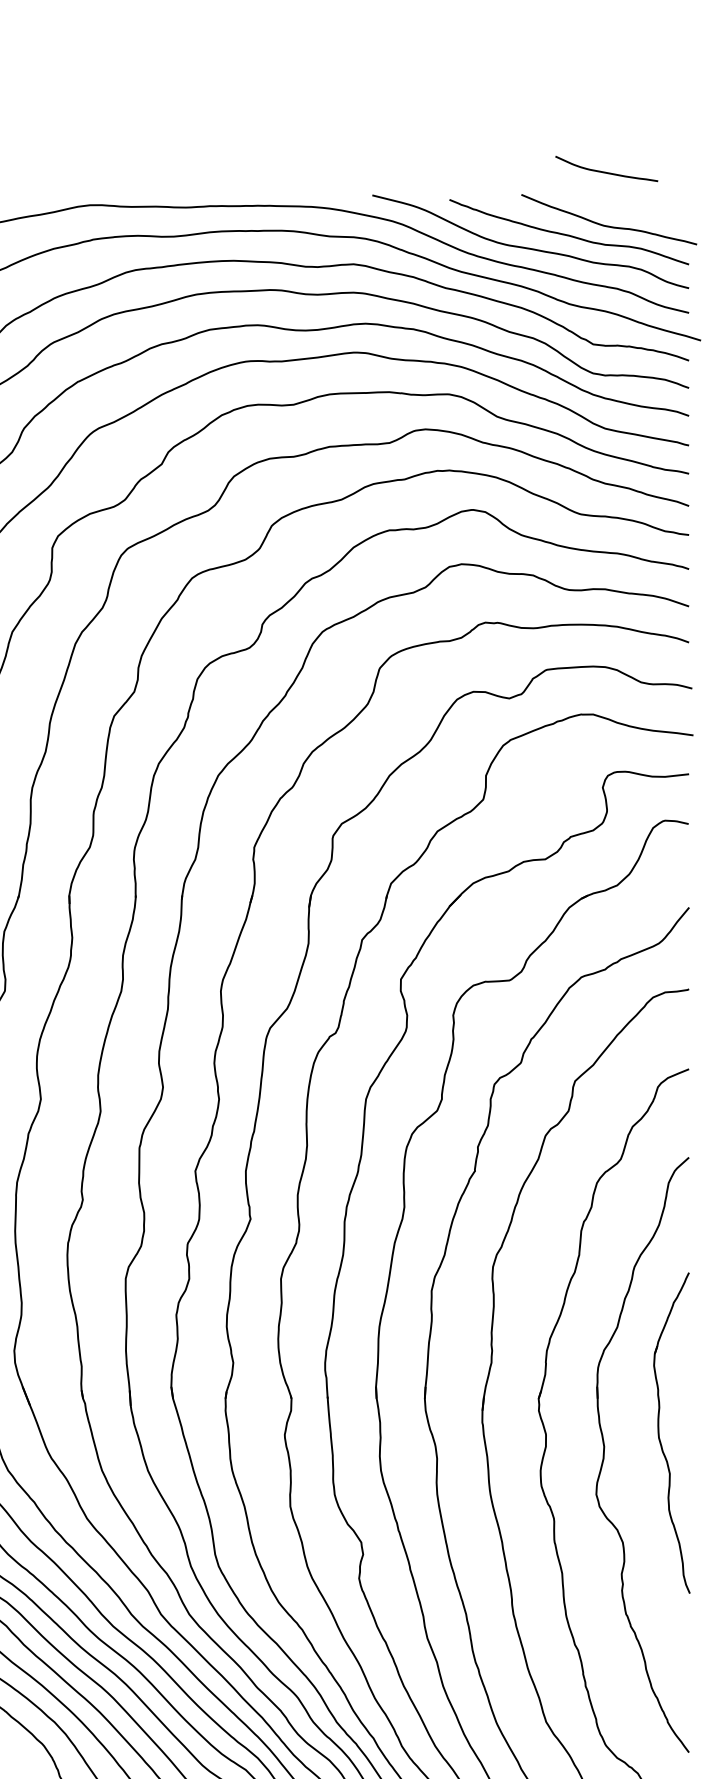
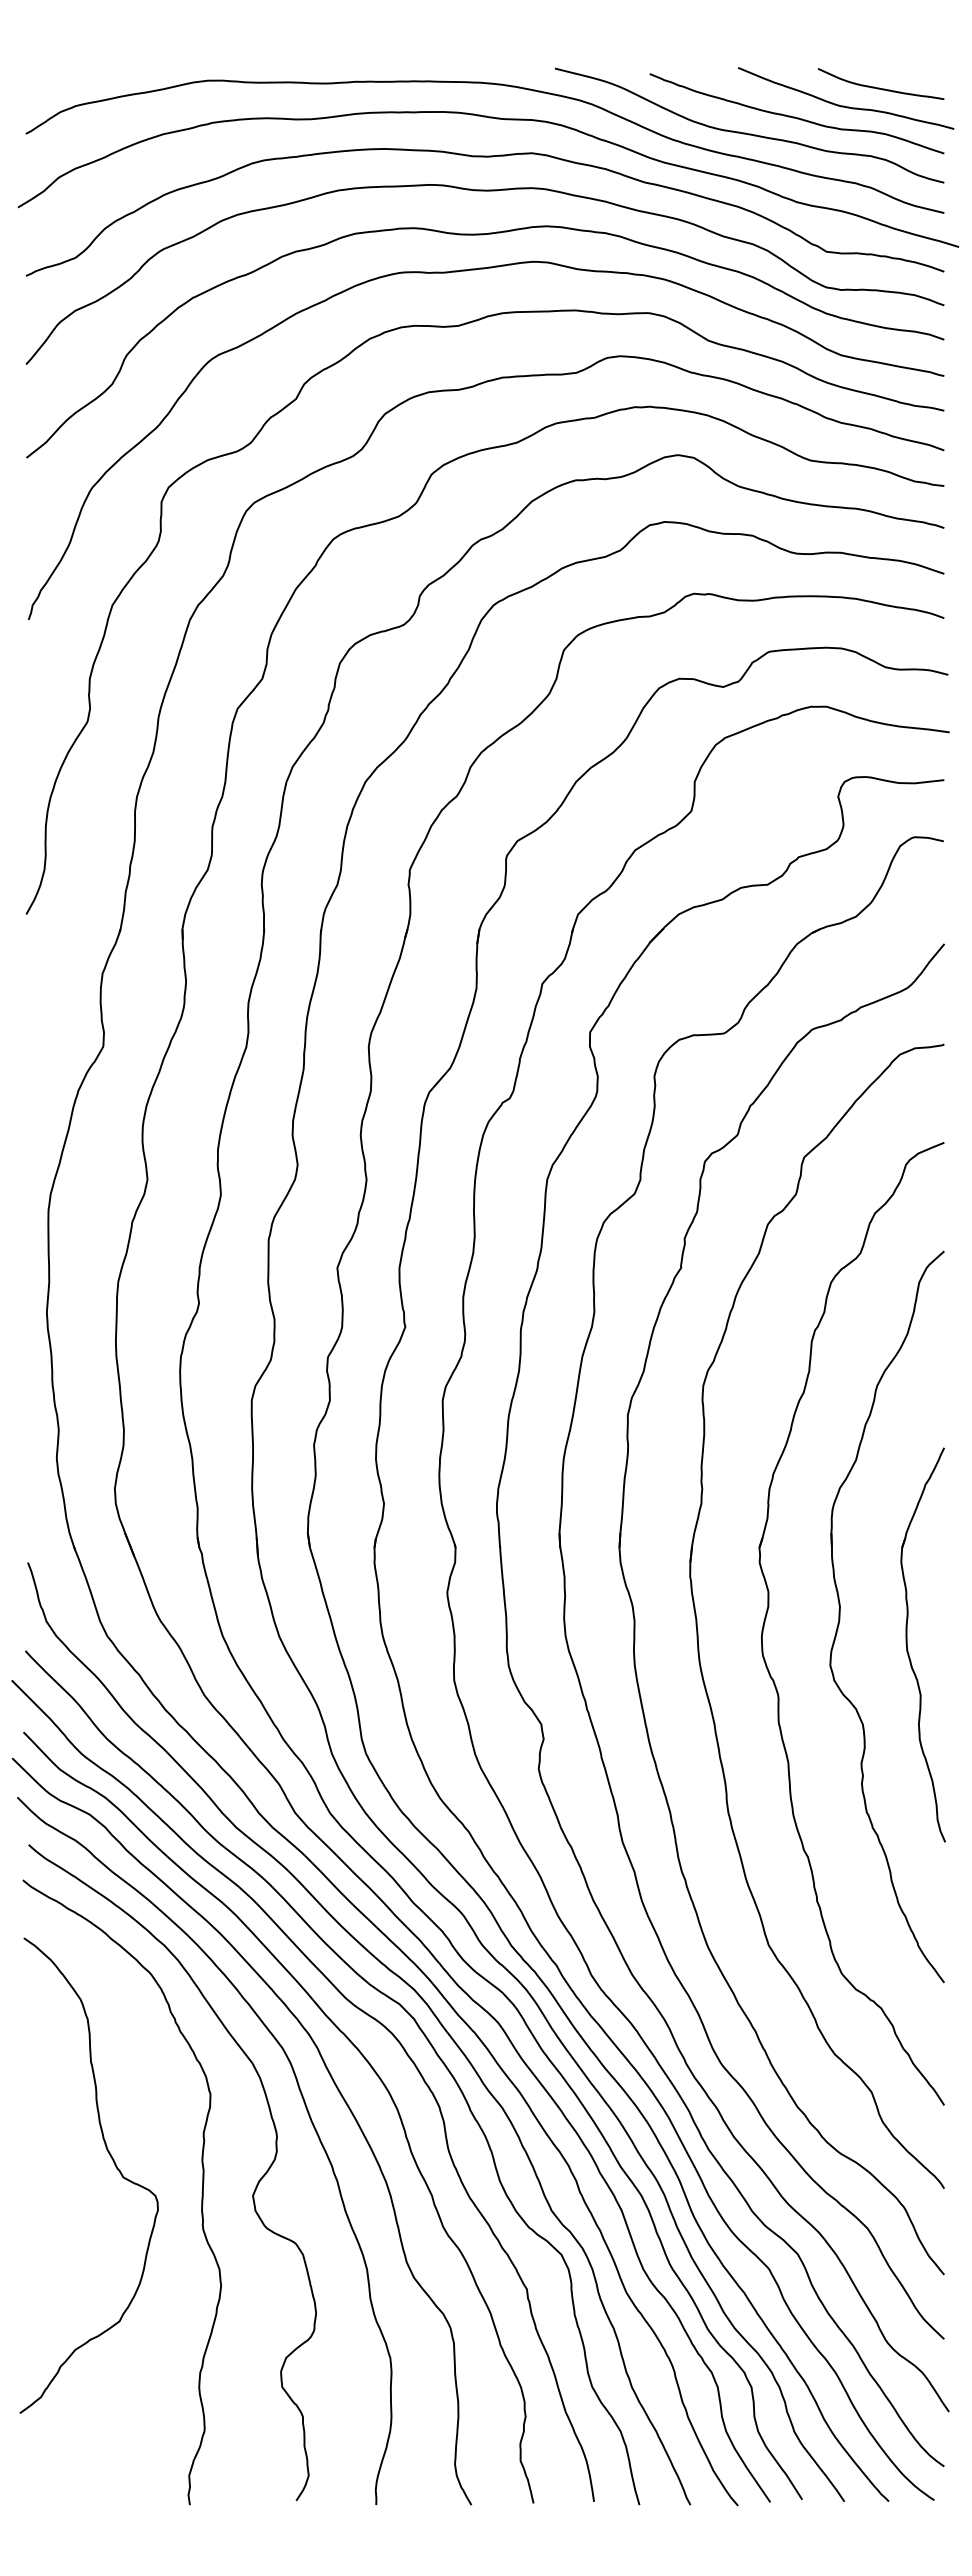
curve: (605, 171) -> (879, 87), moved
part: (659, 1436) -> (908, 1649), moved

